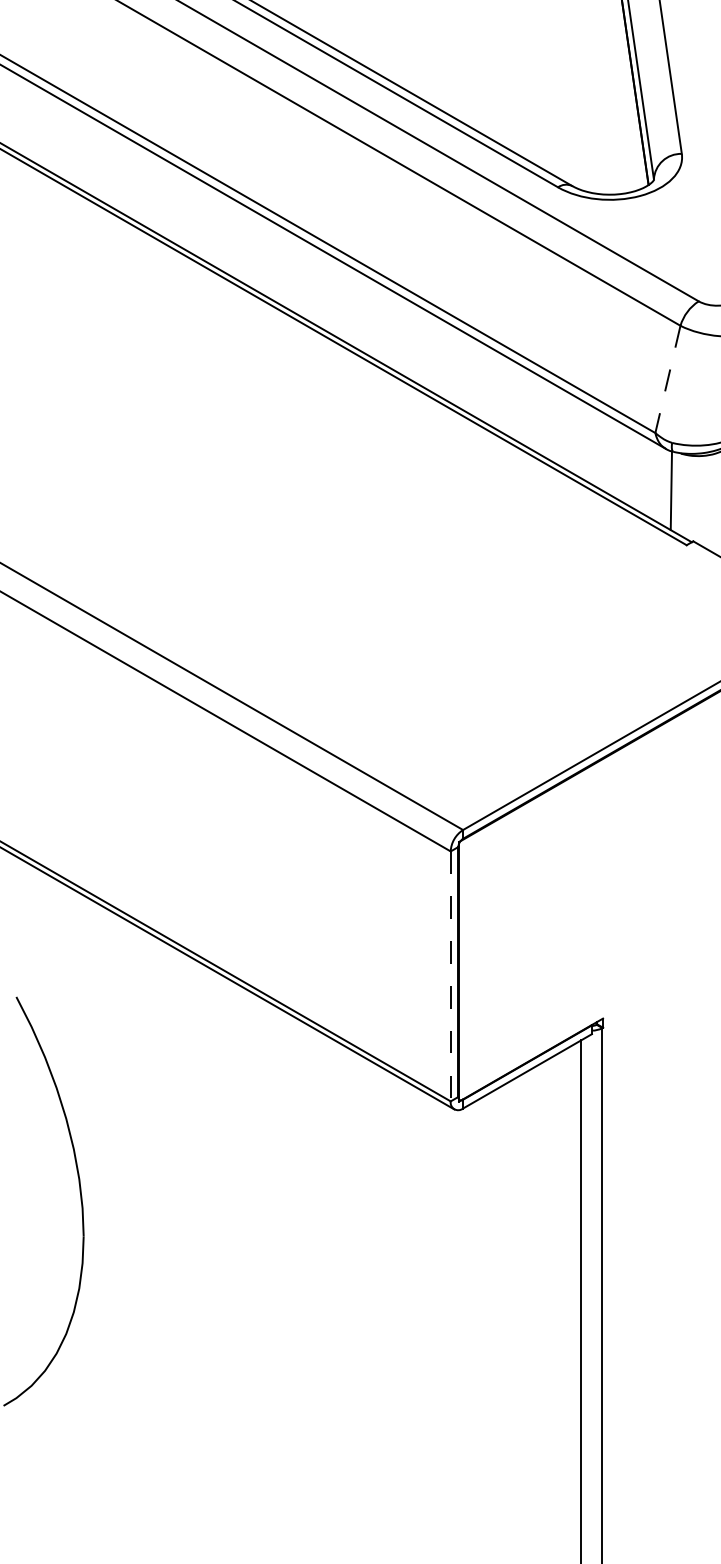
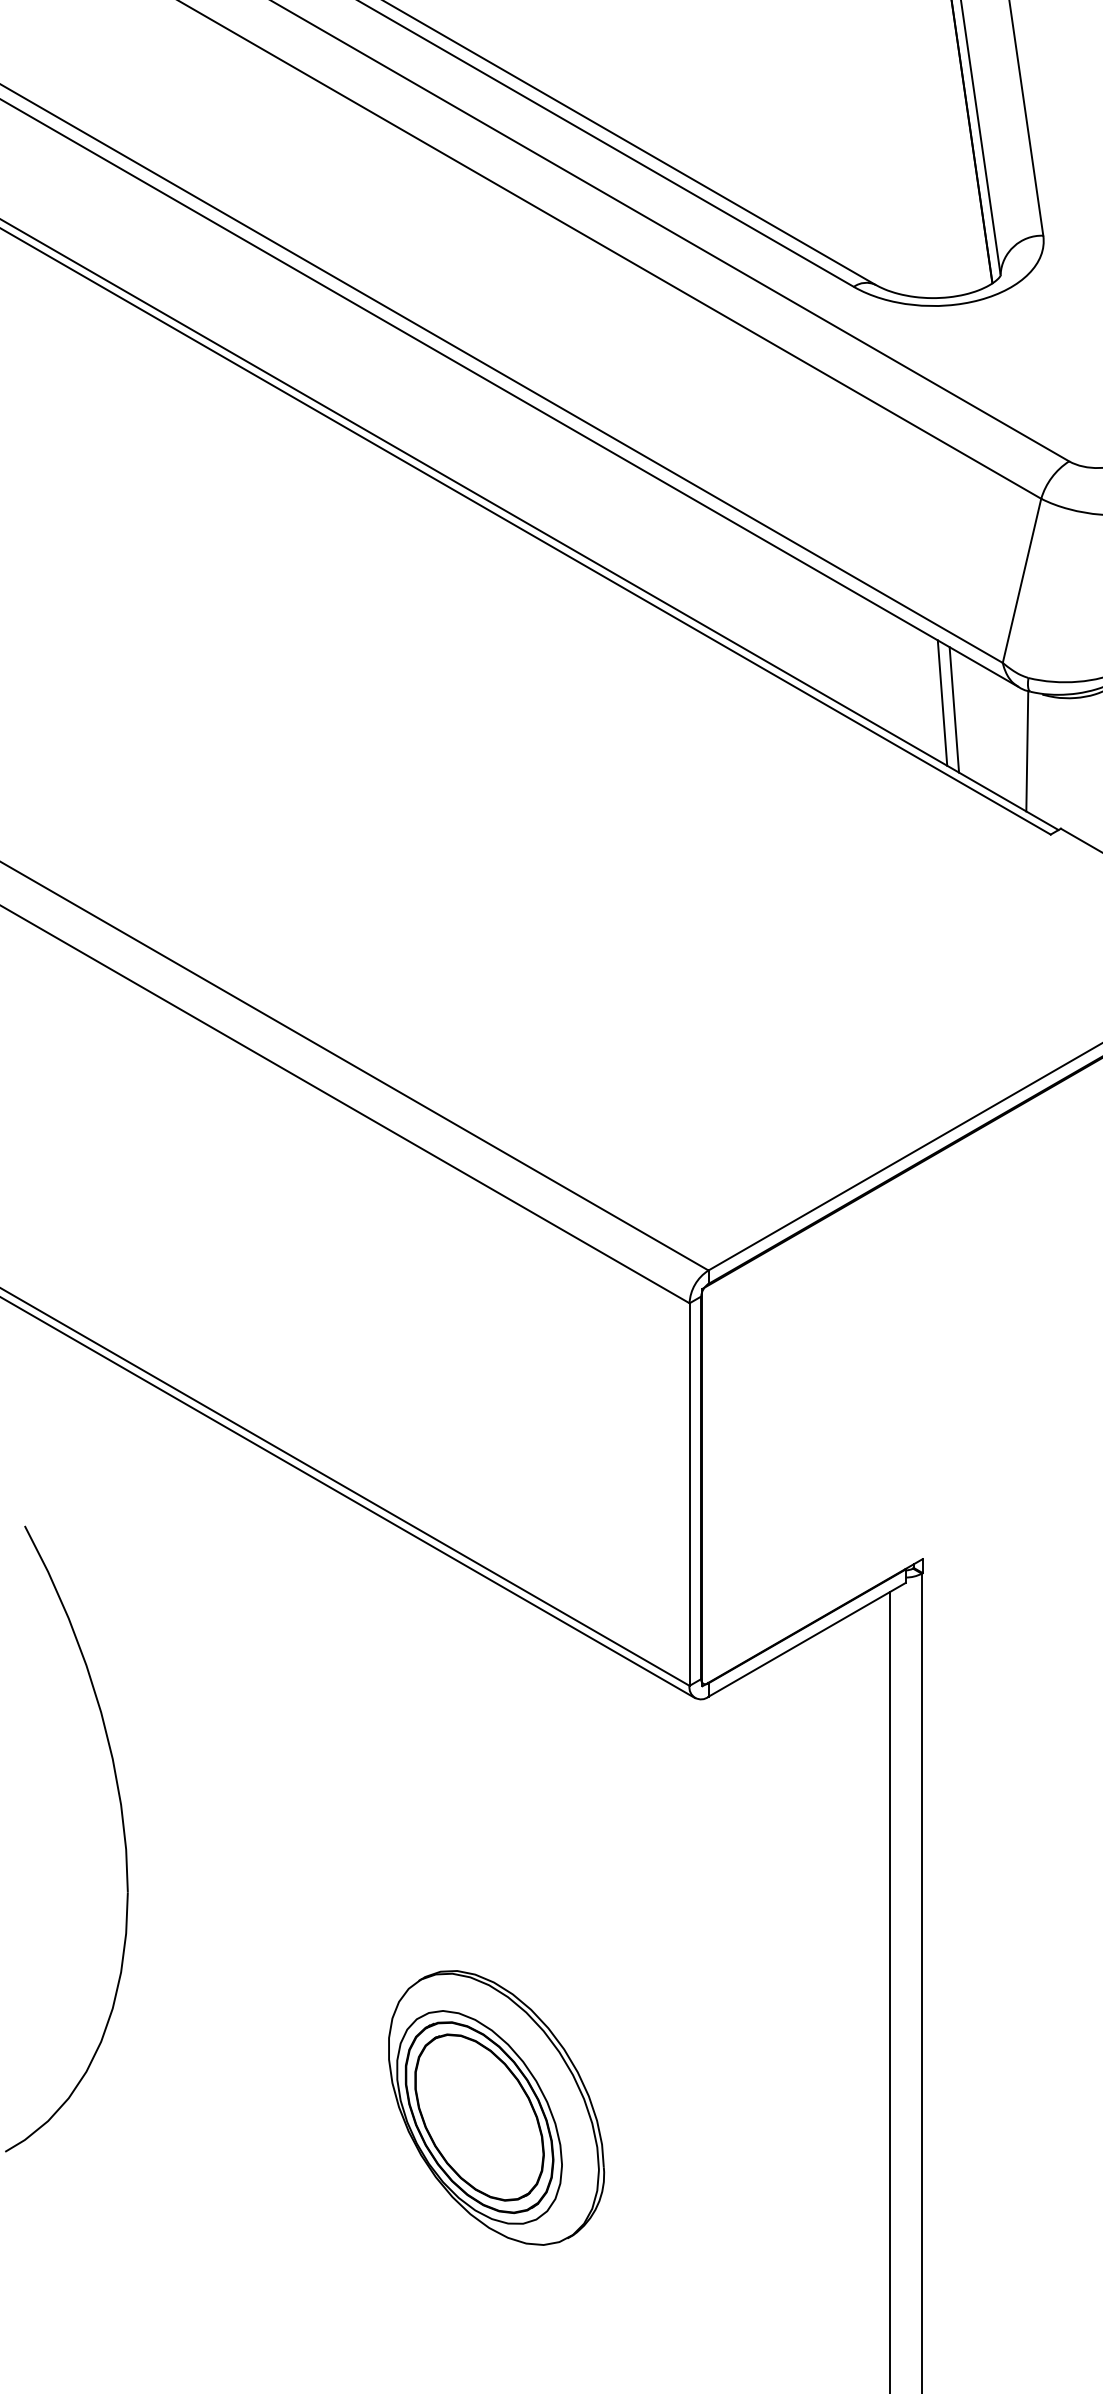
line: (667, 379) -> (1021, 580), dashed -> solid
line: (615, 459) -> (941, 703), added
line: (623, 463) -> (954, 709), added
line: (450, 976) -> (689, 1494), dashed -> solid
part: (324, 1376) -> (496, 2106), added

